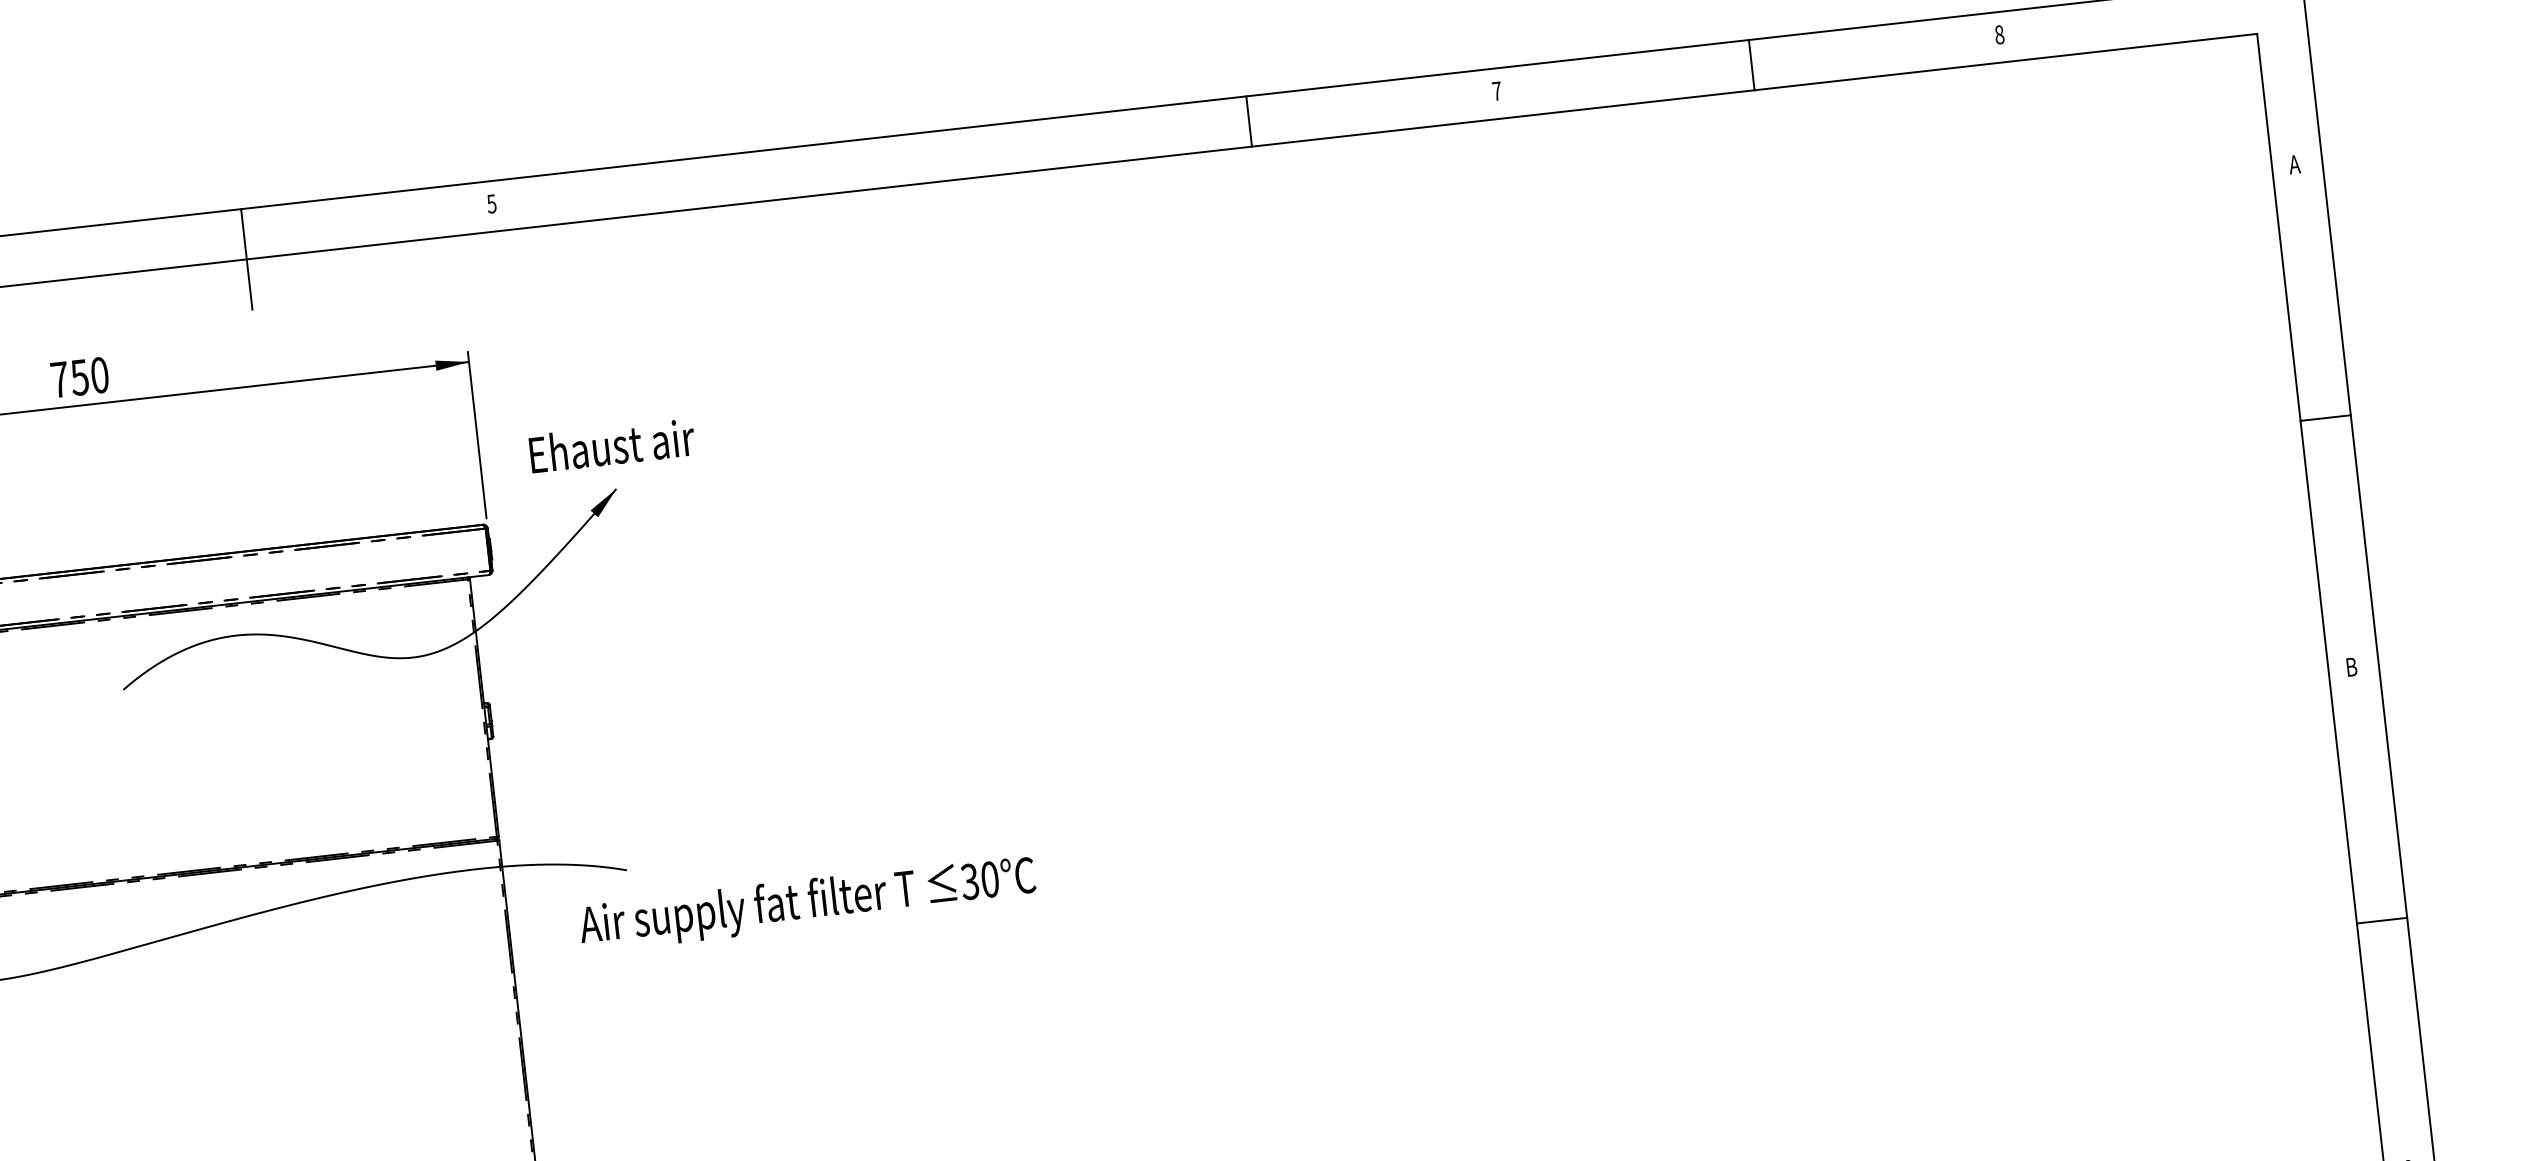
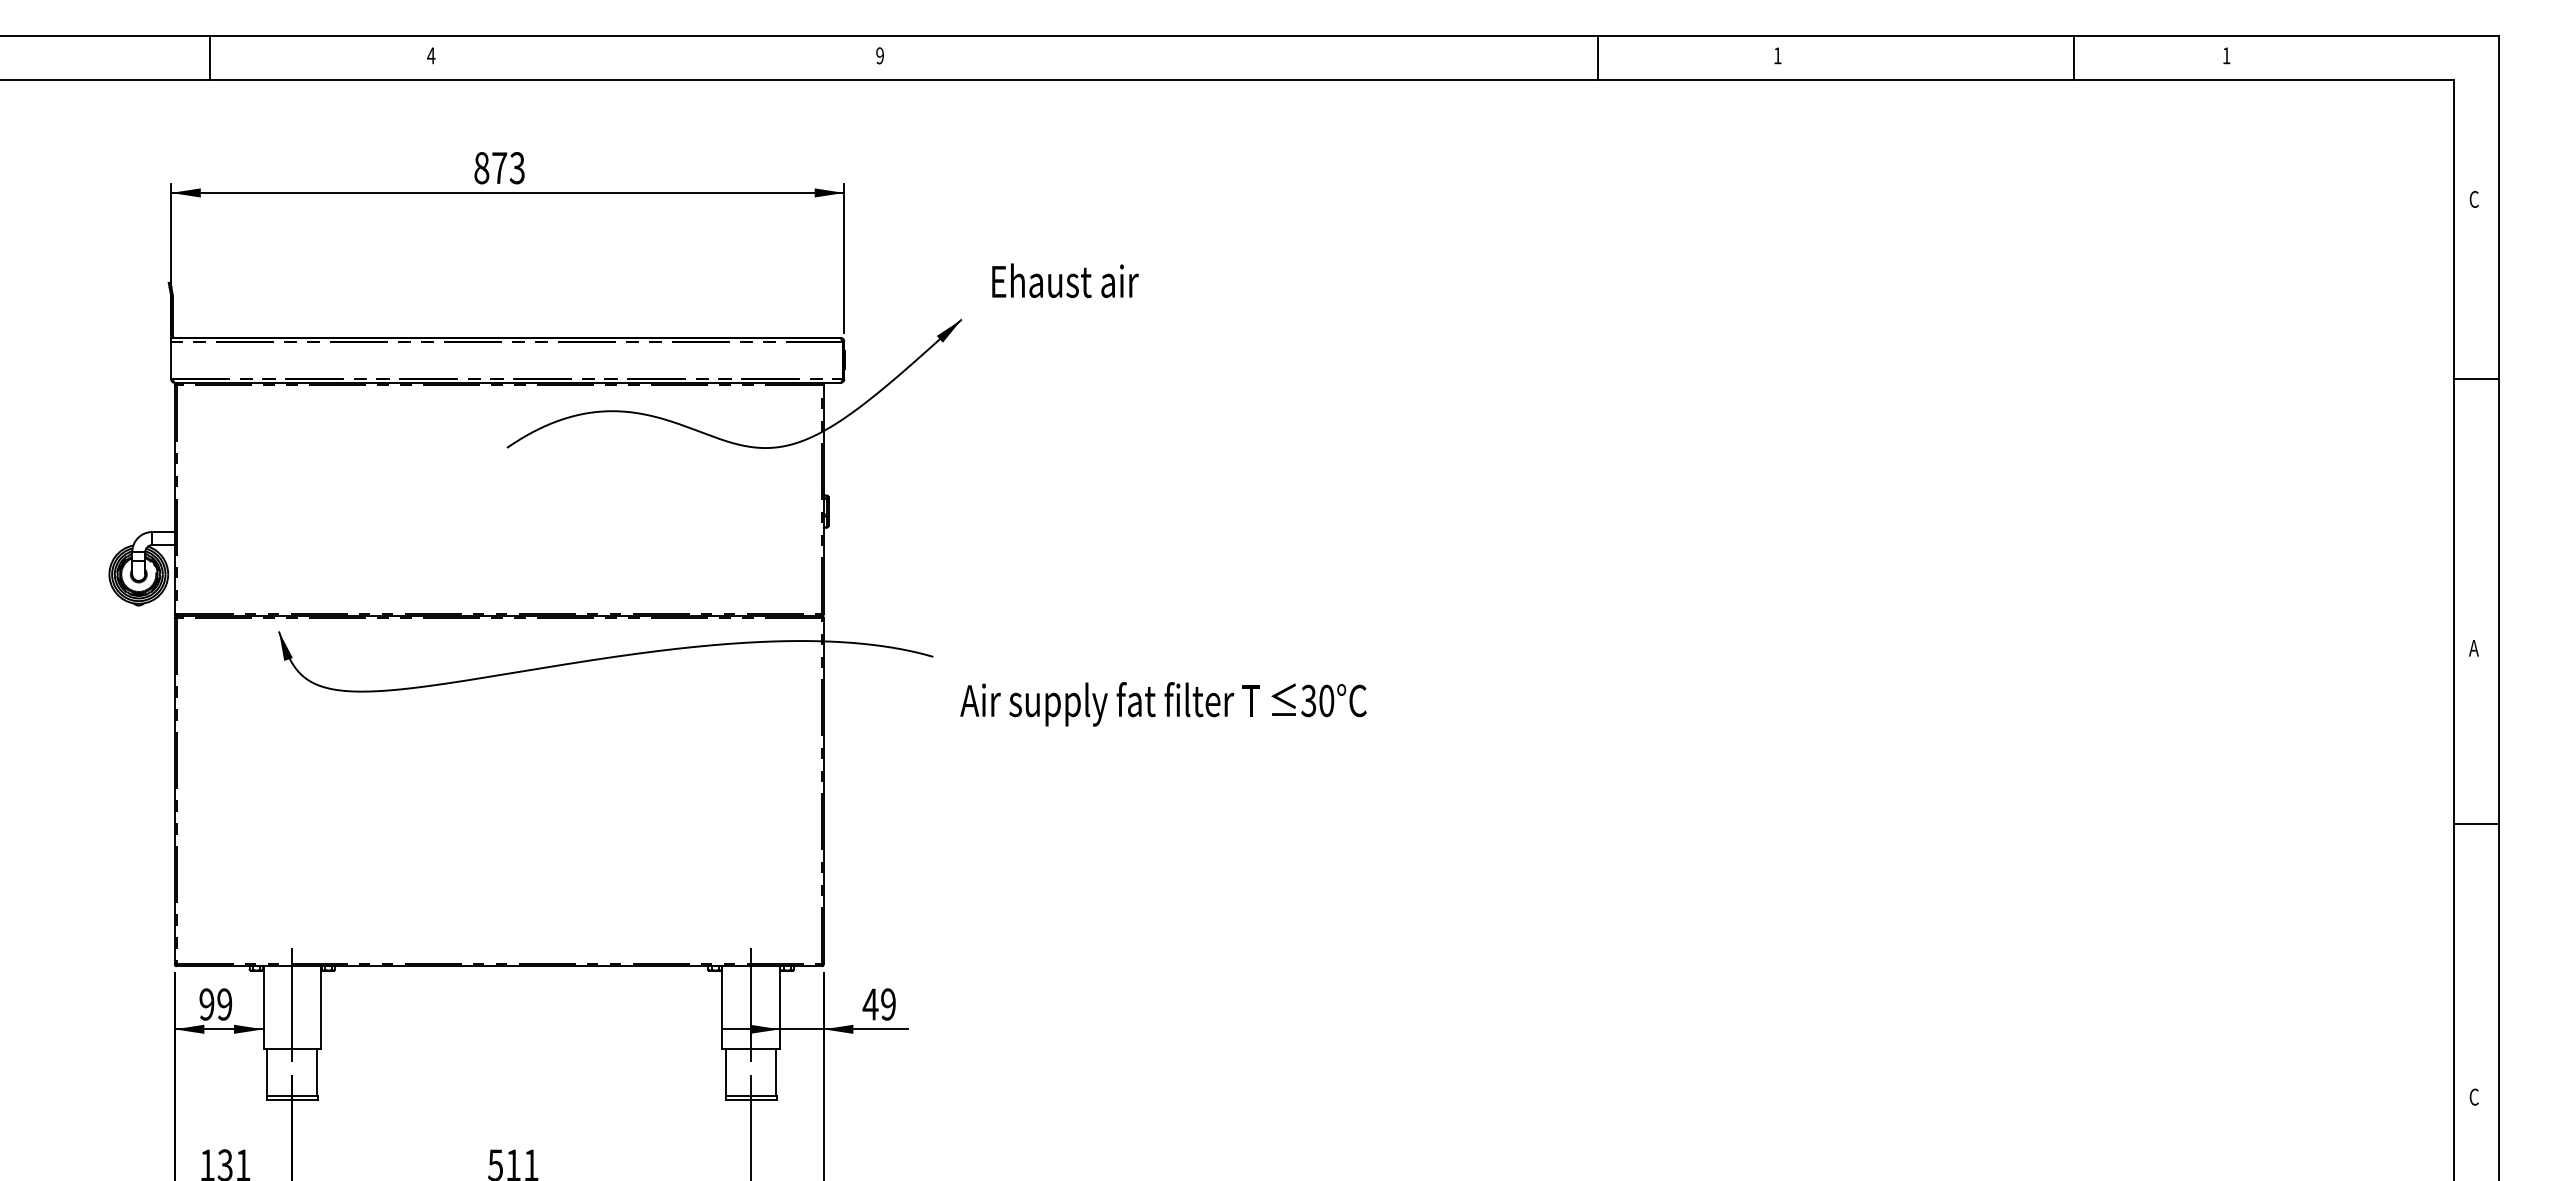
text: (1999, 34) -> (2226, 55), 8 -> 1
line: (1752, 64) -> (2074, 57), moved
text: (1496, 90) -> (1777, 55), 7 -> 1
line: (1249, 120) -> (1598, 57), moved
text: (2294, 164) -> (2473, 199), A -> C
text: (491, 203) -> (879, 55), 5 -> 9
line: (246, 259) -> (658, 80), removed
text: (79, 377) -> (499, 168), 750 -> 873
line: (2324, 418) -> (2475, 379), moved
text: (612, 445) -> (1065, 280), moved
text: (2351, 667) -> (2474, 648), B -> A
text: (807, 904) -> (1163, 704), moved
line: (2381, 920) -> (2475, 823), moved

